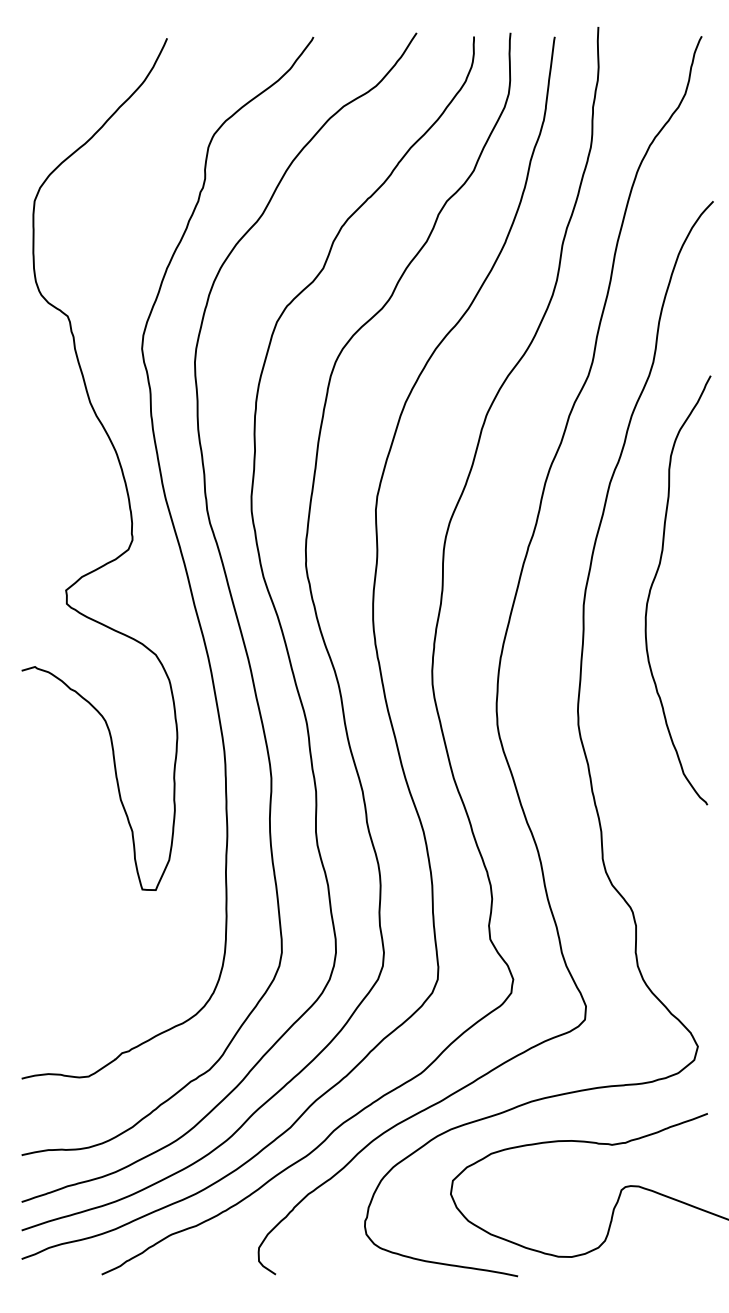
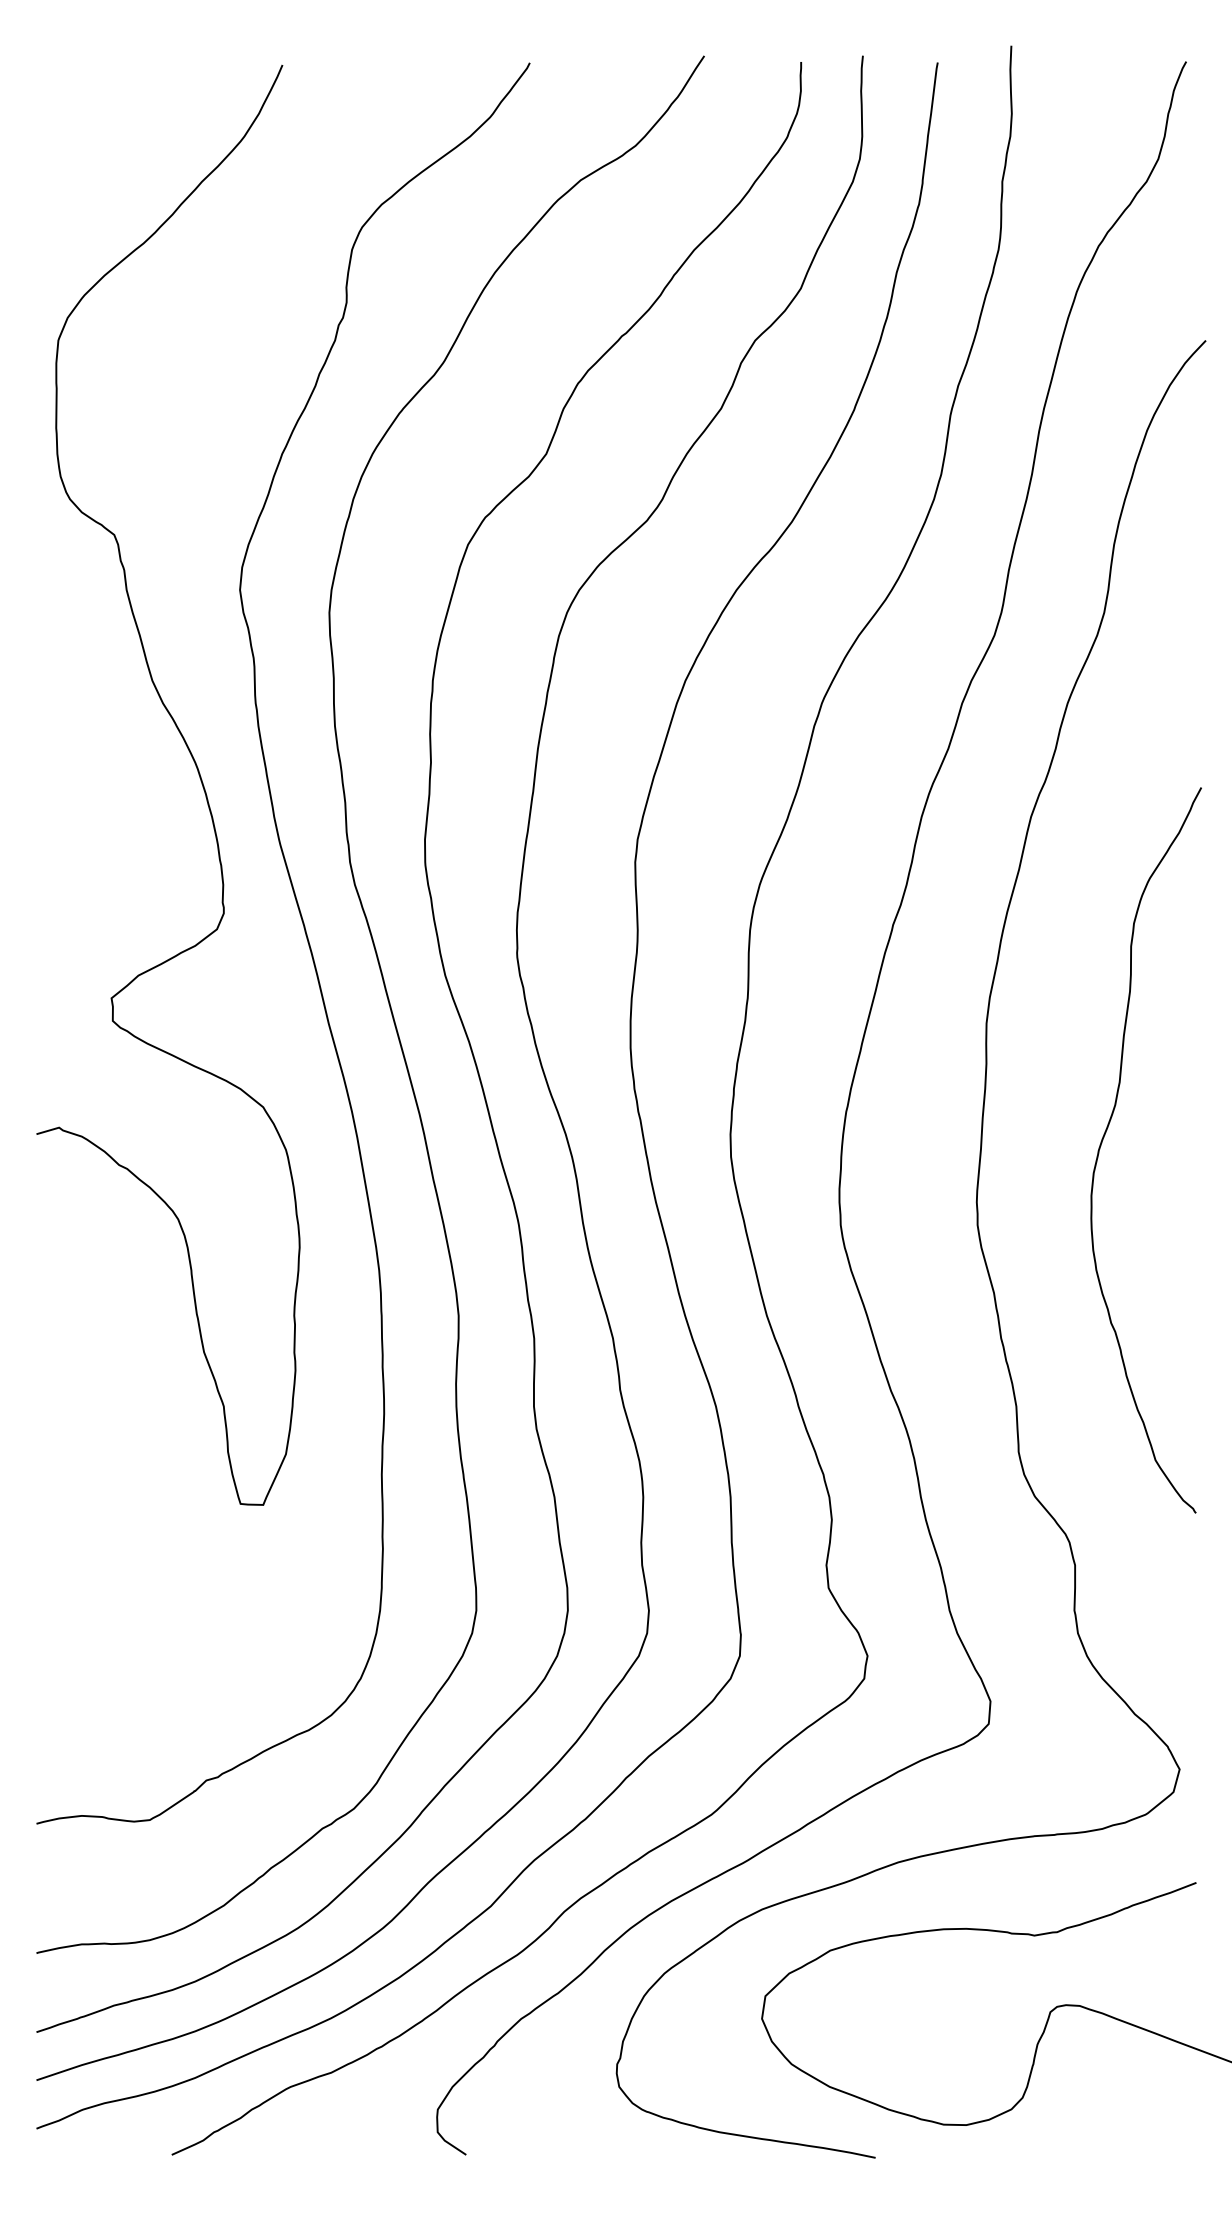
curve: (655, 579) -> (1107, 1131), moved

